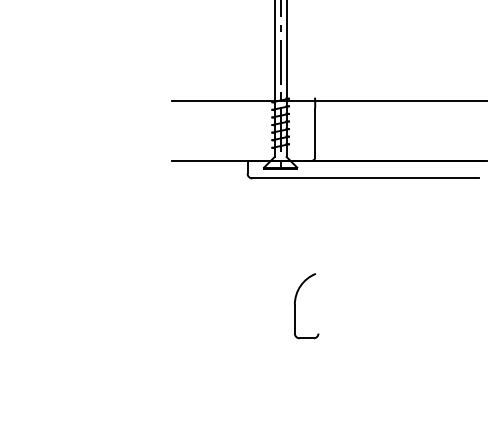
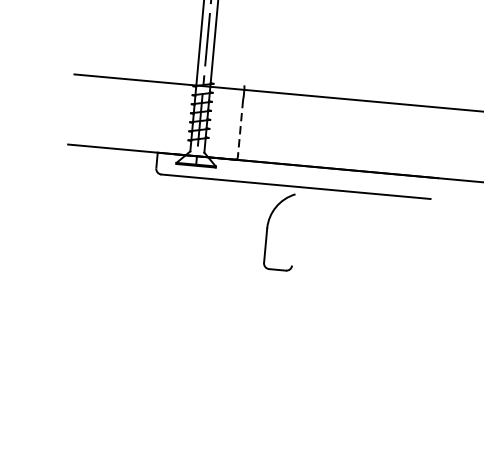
line: (314, 134) -> (239, 129), solid -> dashed
part: (295, 306) -> (267, 230), moved

